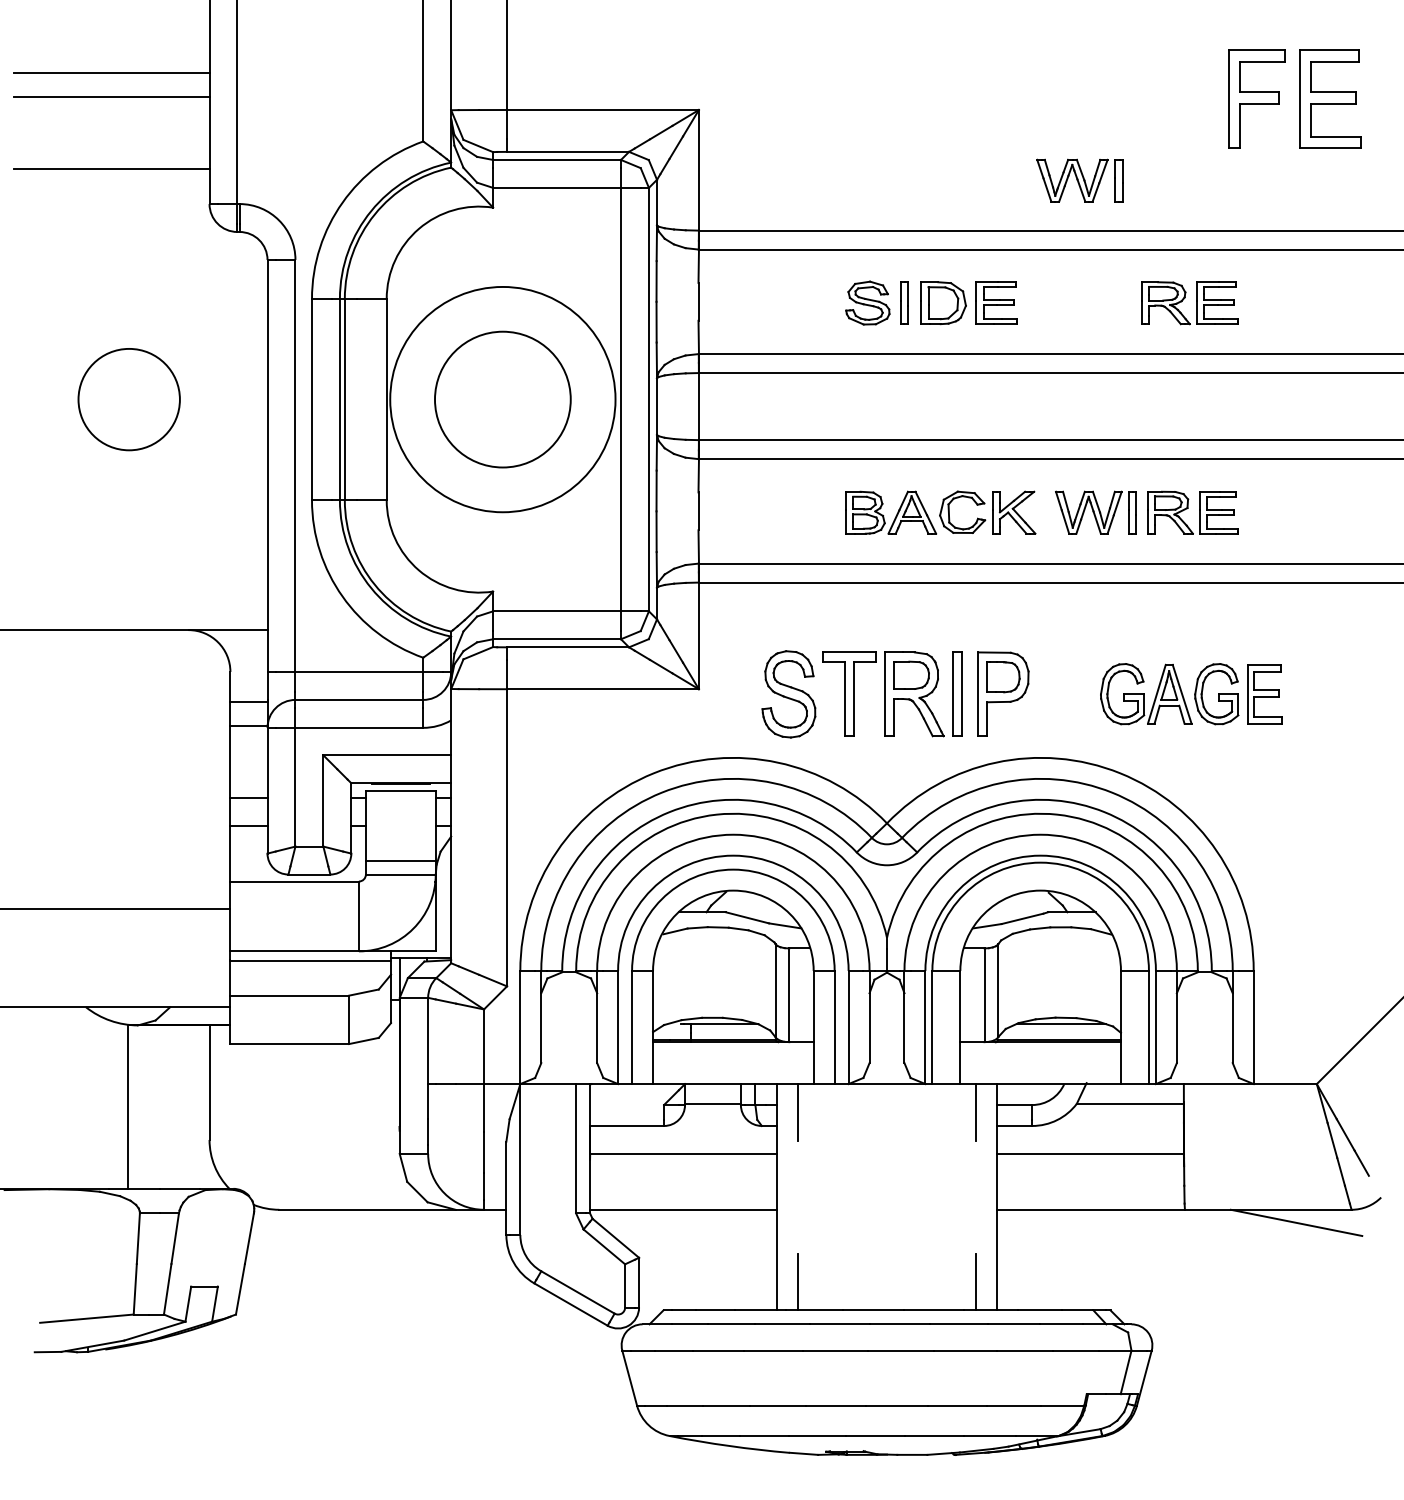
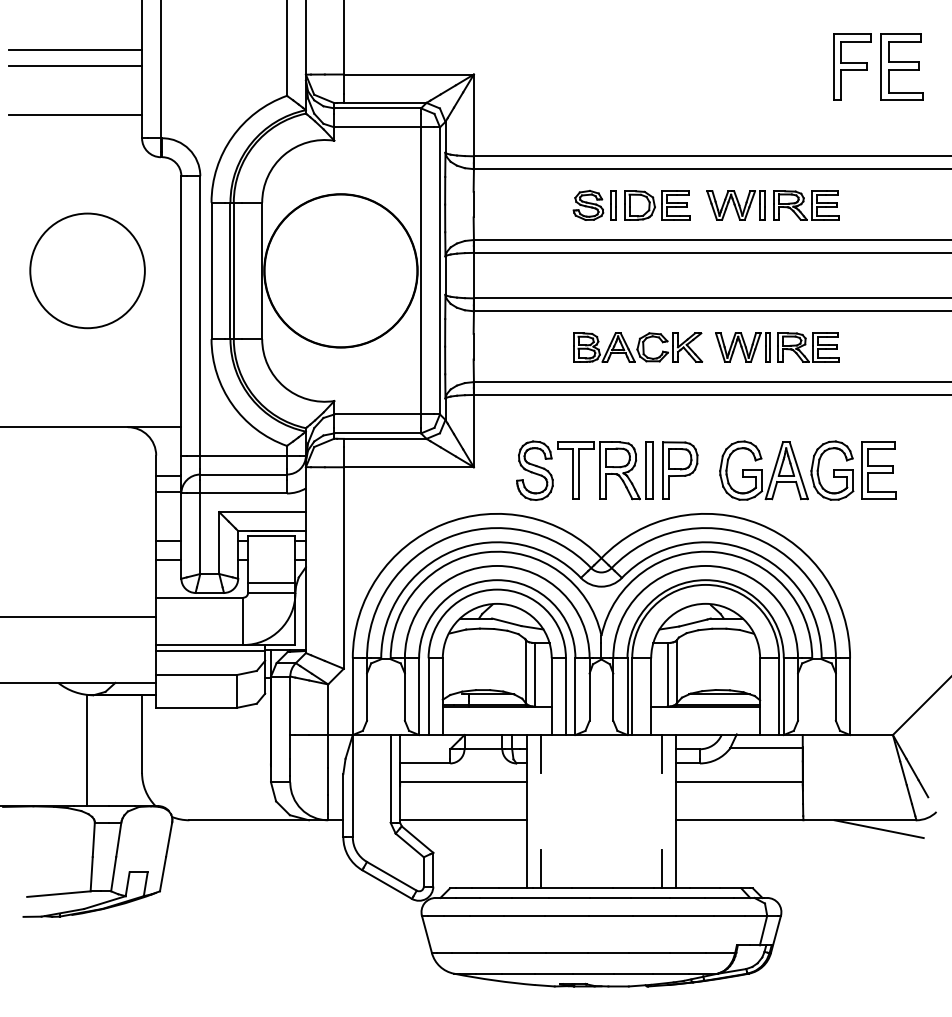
part: (1078, 180) -> (735, 205), moved
circle: (129, 399) -> (87, 270), size x1.67
circle: (502, 399) -> (340, 270), size x1.67
part: (1190, 693) -> (807, 470), size x1.43

